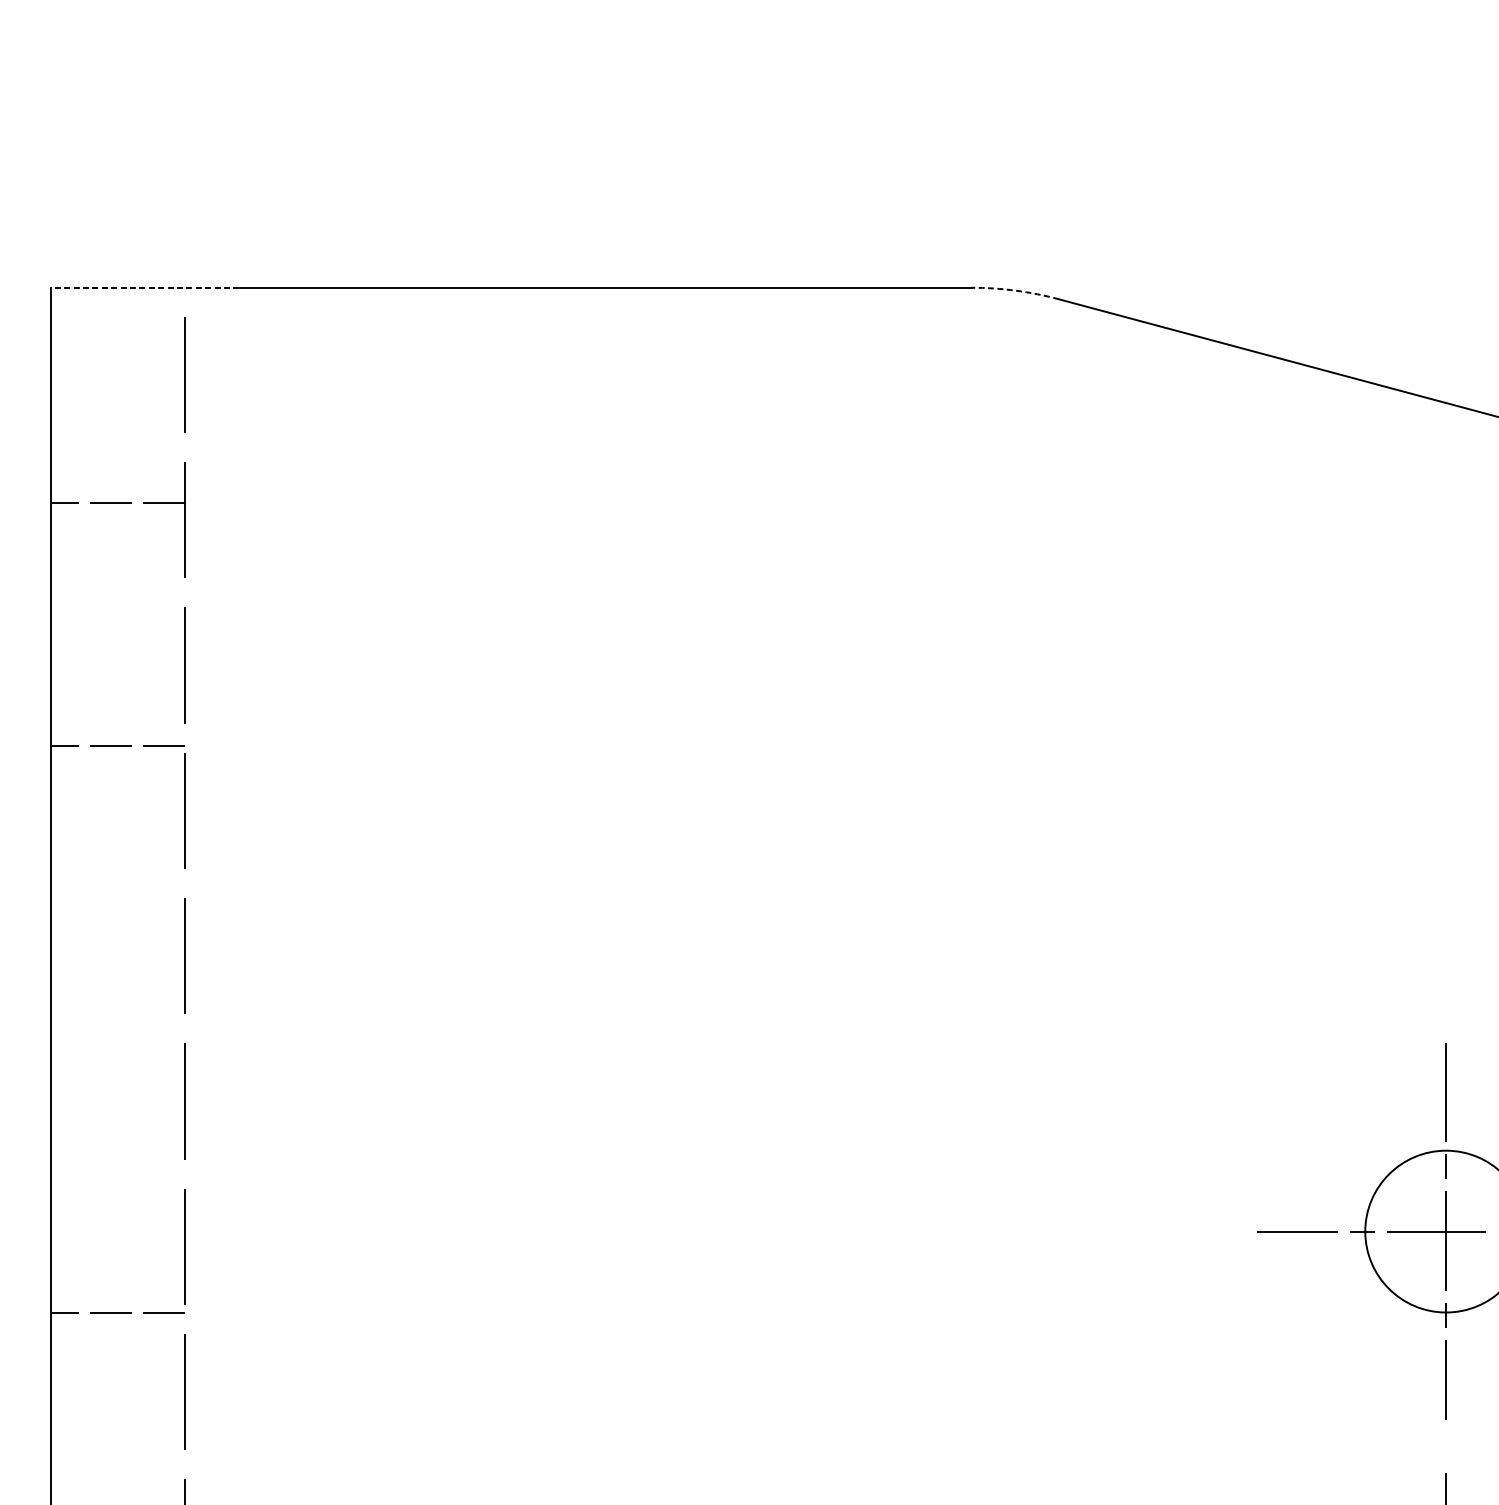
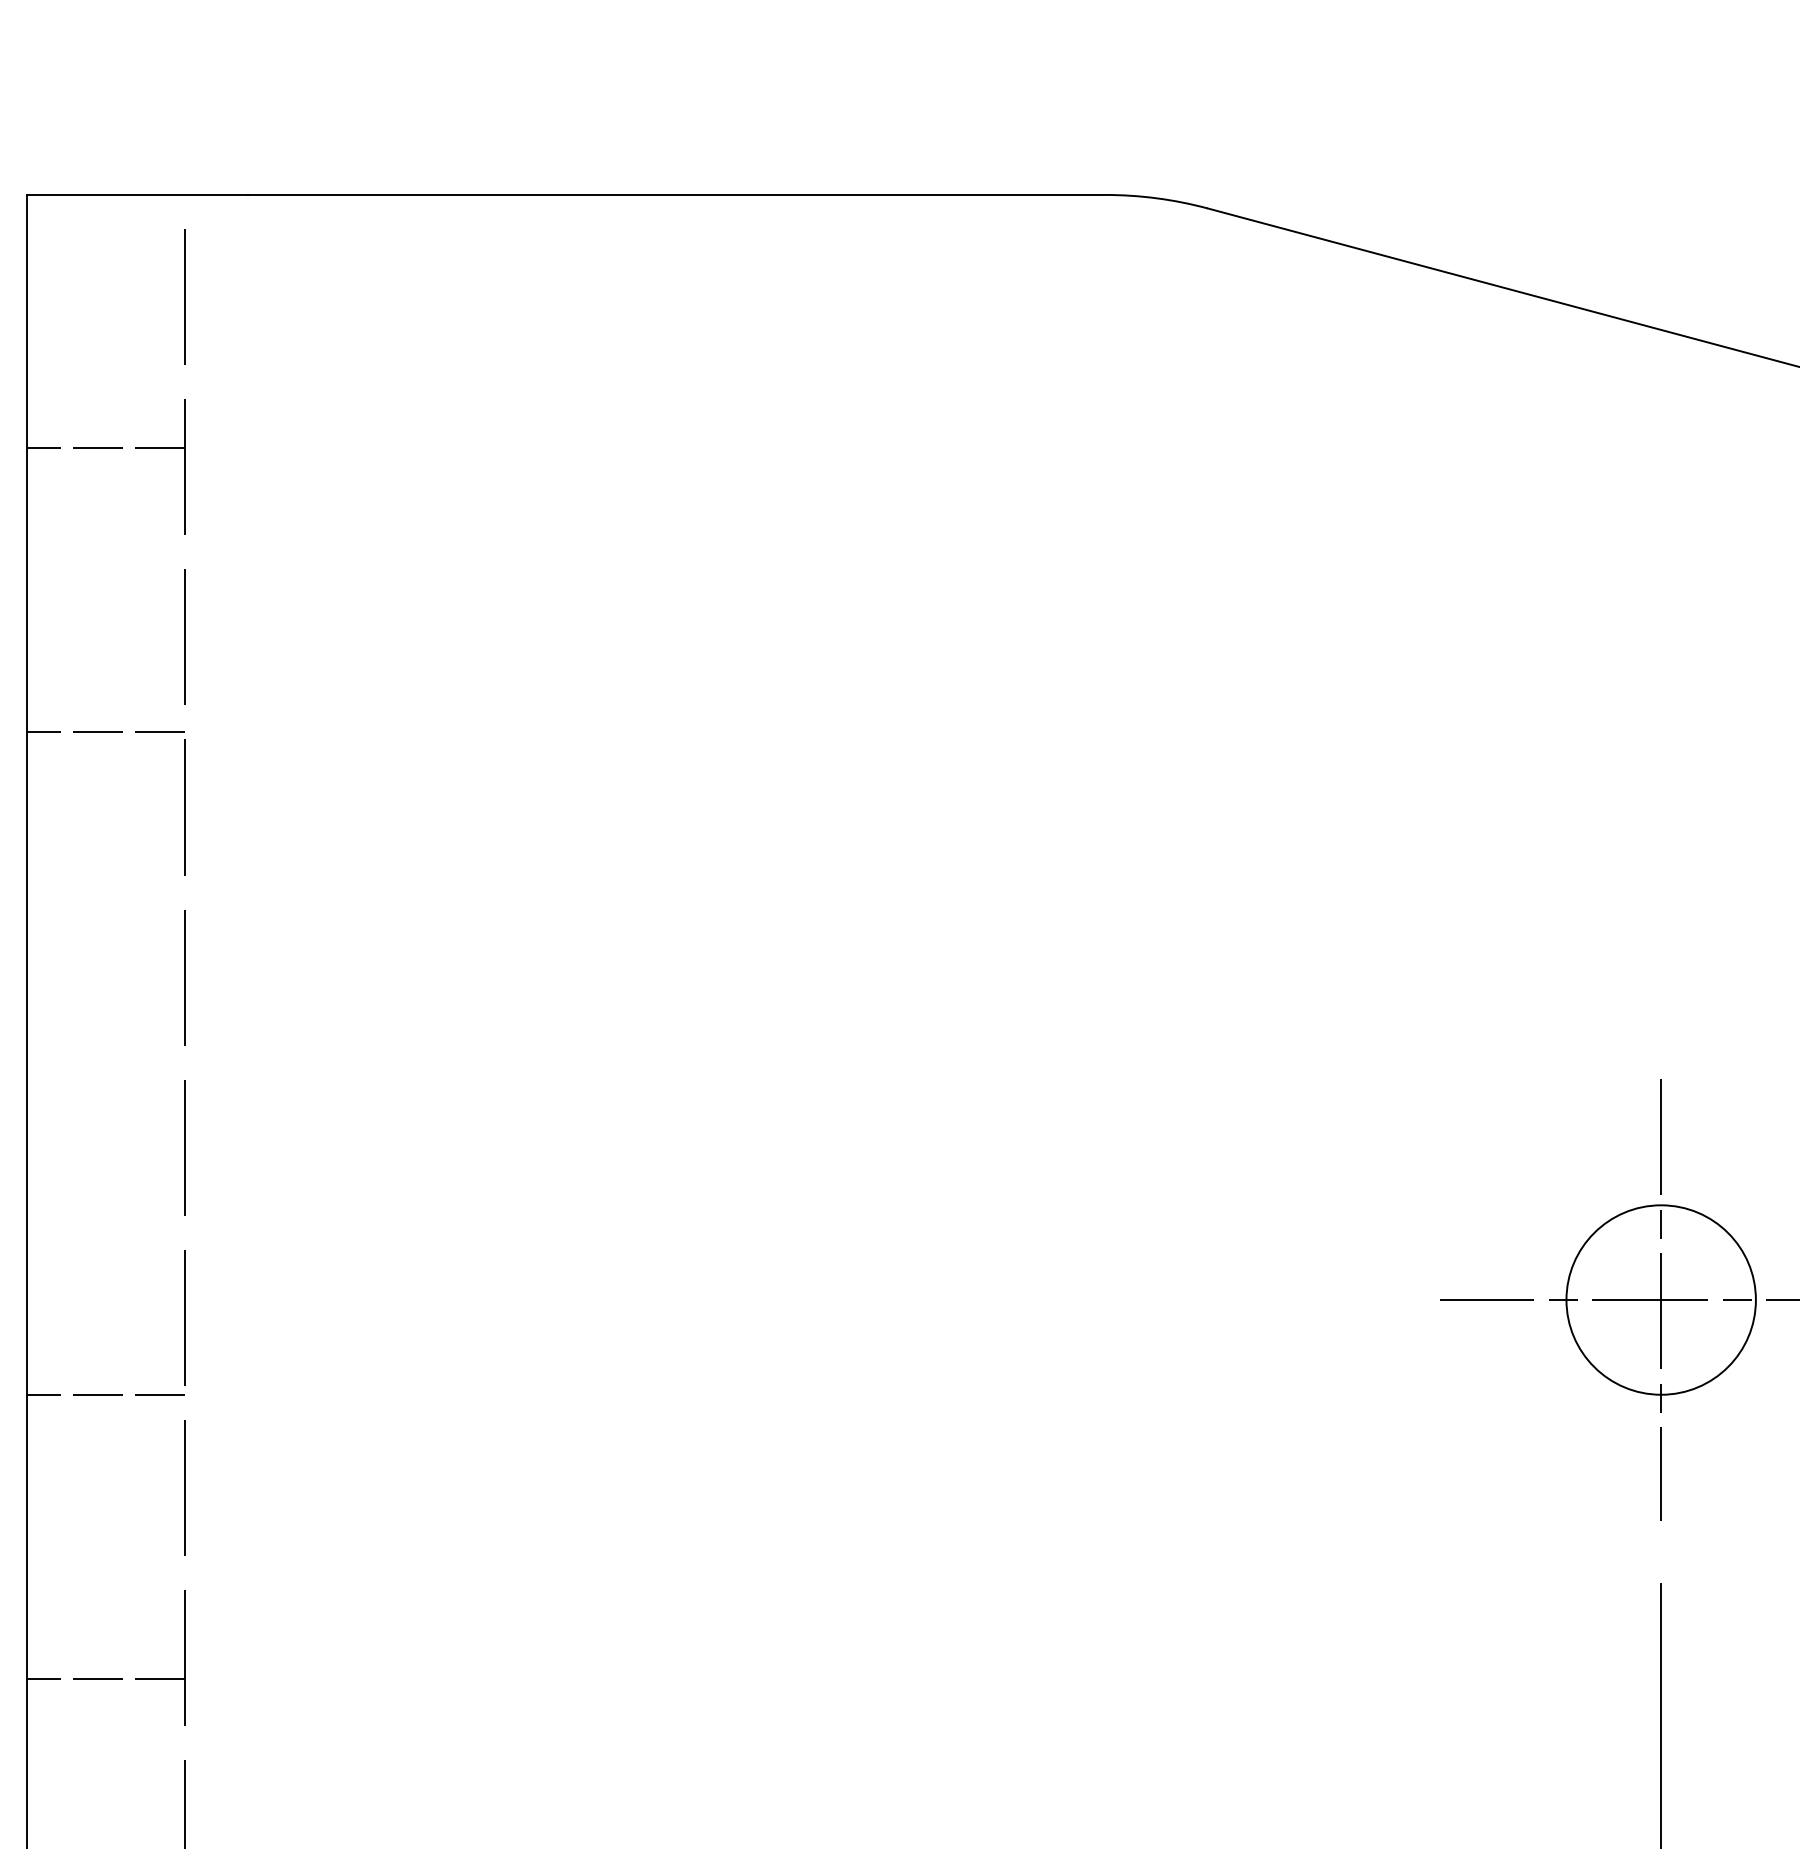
line: (144, 287) -> (137, 194), dashed -> solid
arc: (1015, 290) -> (1157, 198), dashed -> solid

